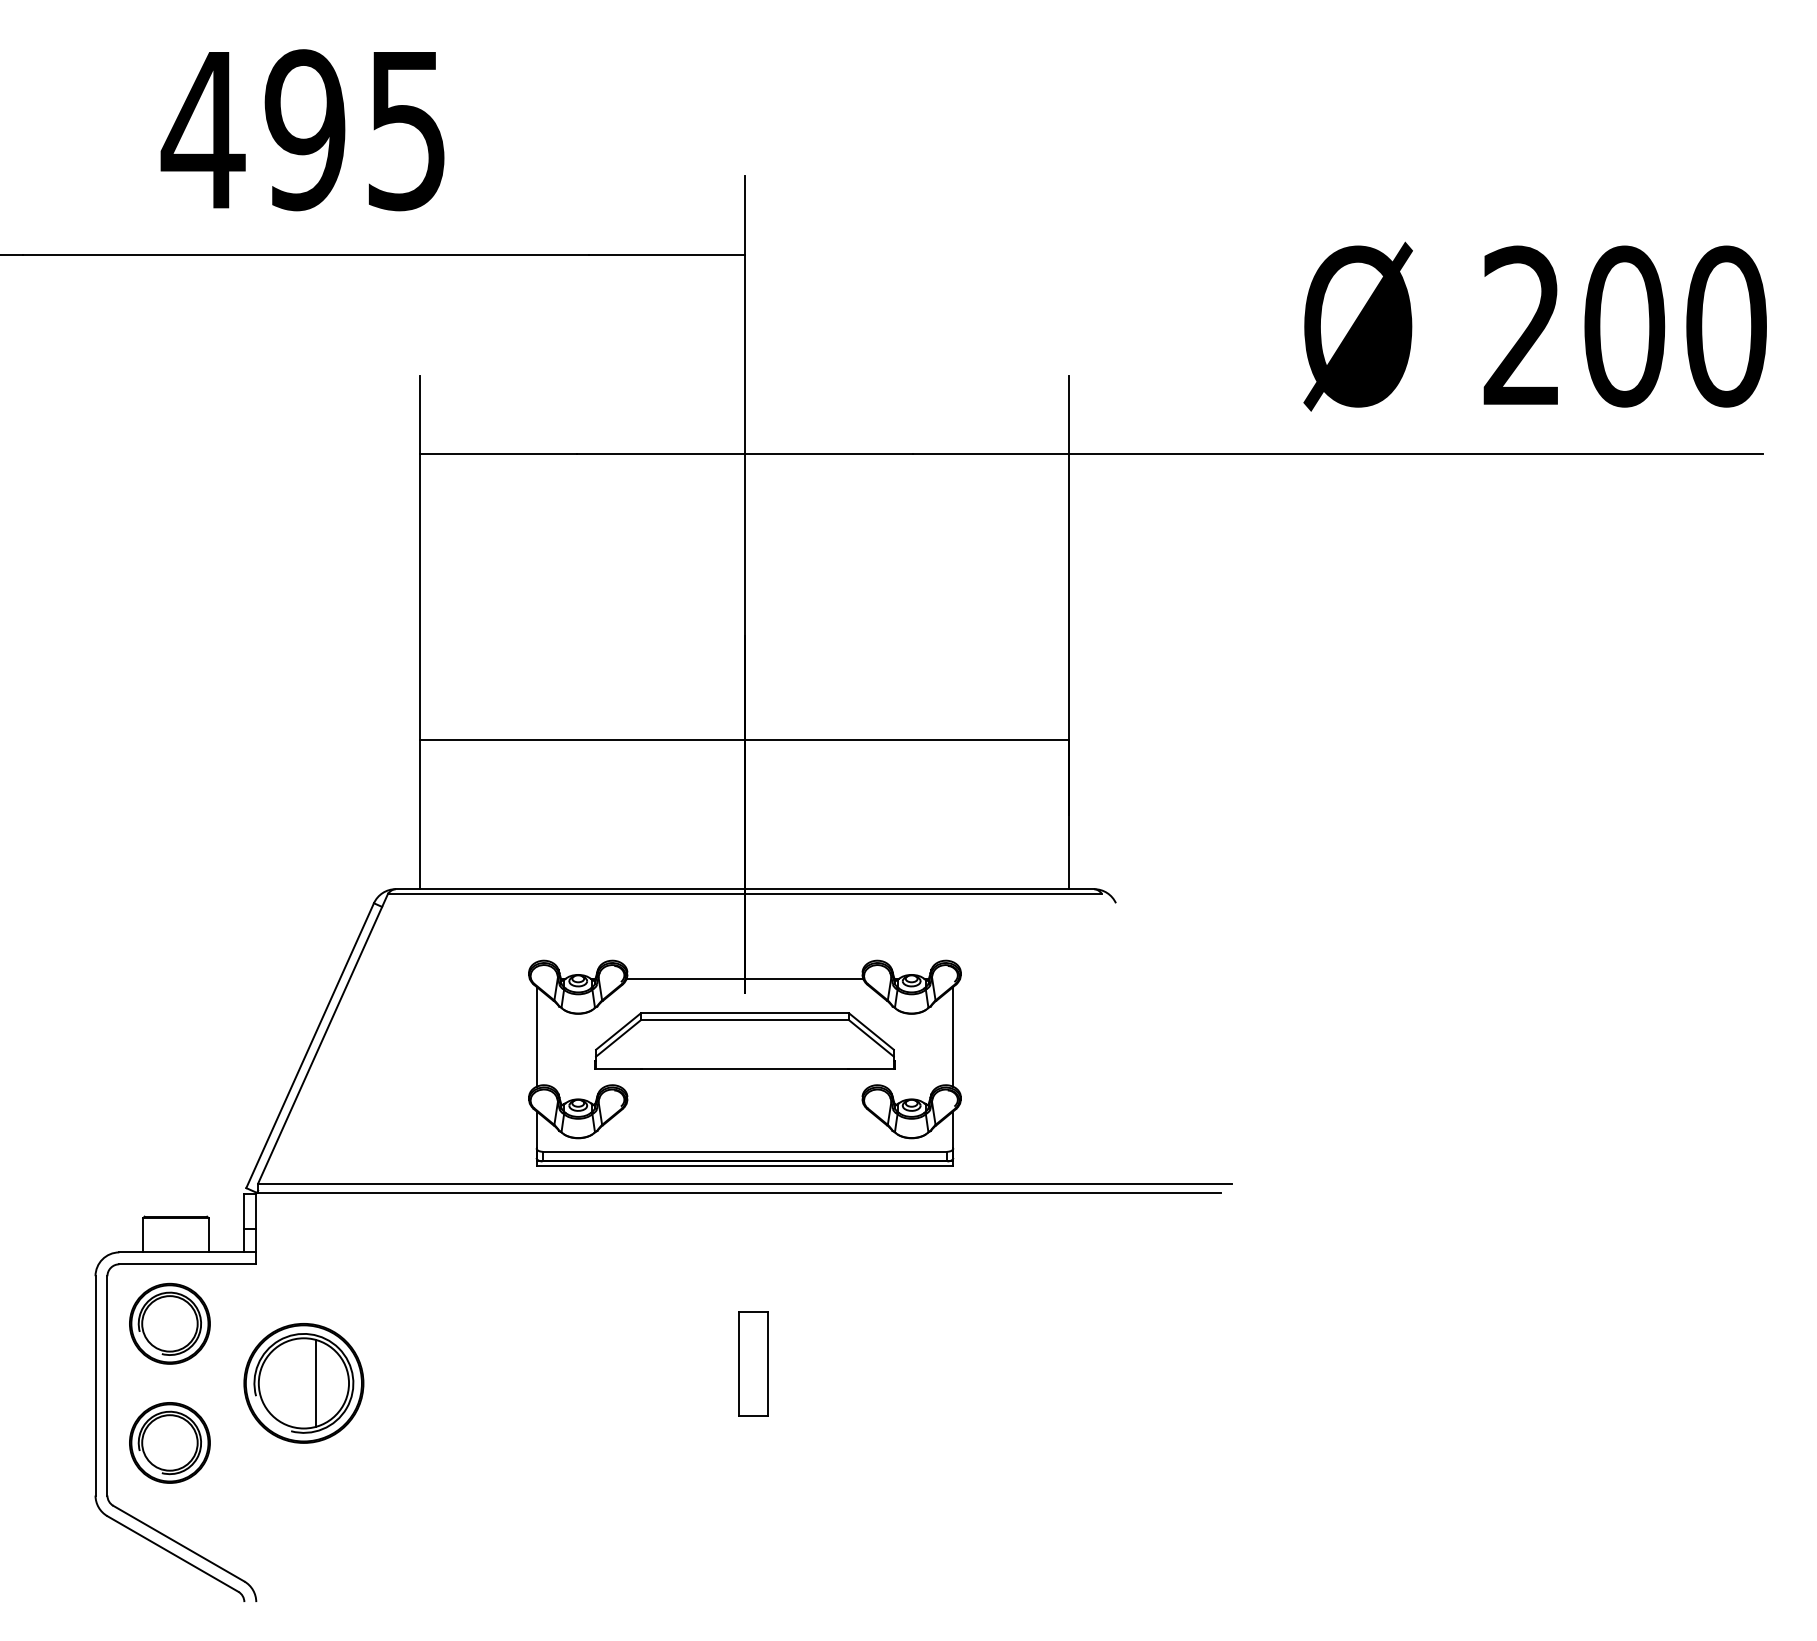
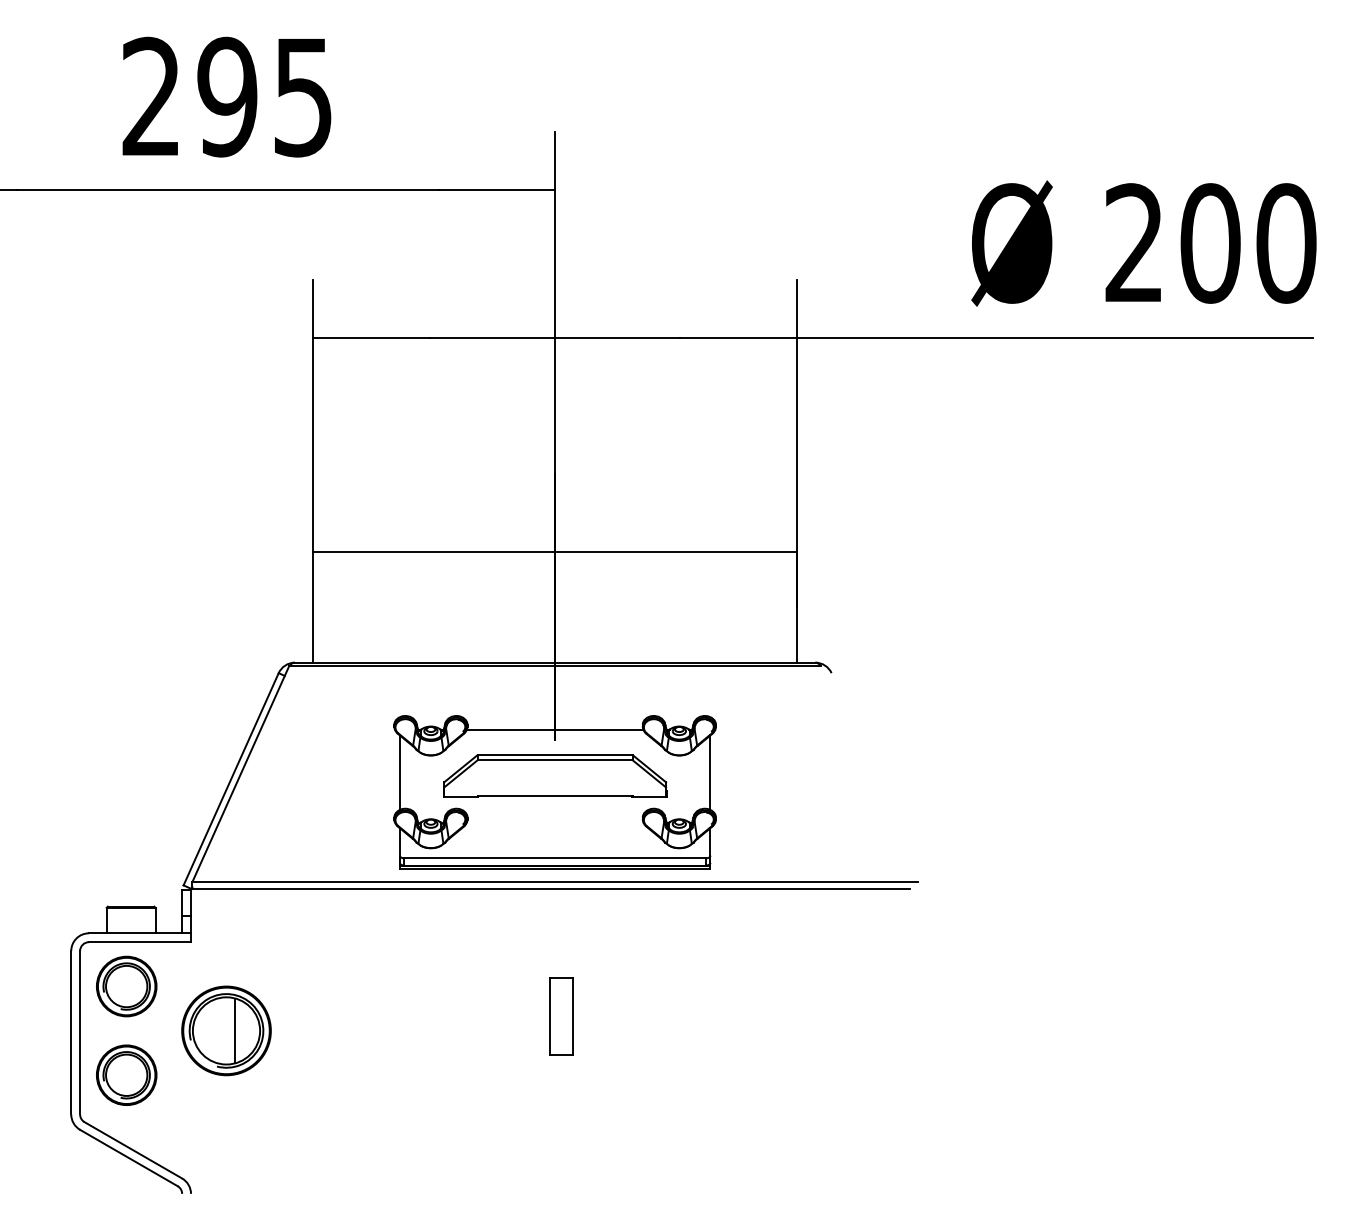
text: (202, 128) -> (150, 95), 495 -> 295

